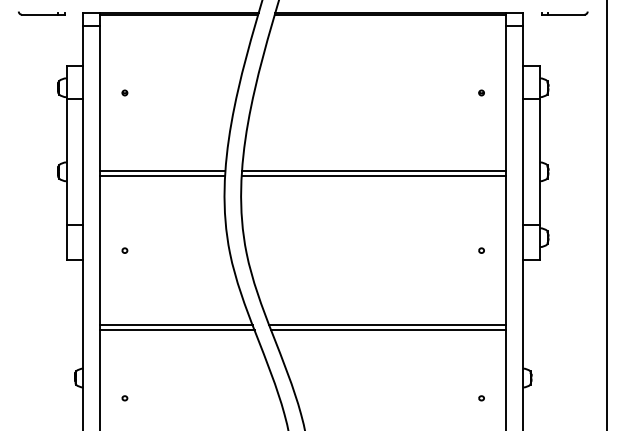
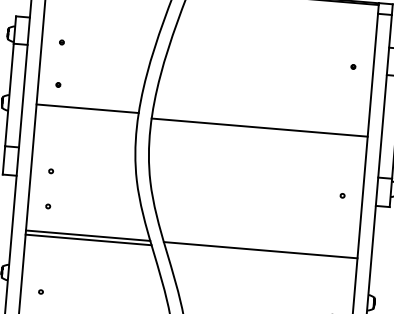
part: (124, 144) -> (58, 84), added
line: (374, 170) -> (260, 122), removed
line: (162, 176) -> (86, 113), removed
part: (124, 293) -> (47, 206), added
line: (388, 330) -> (261, 254), removed

